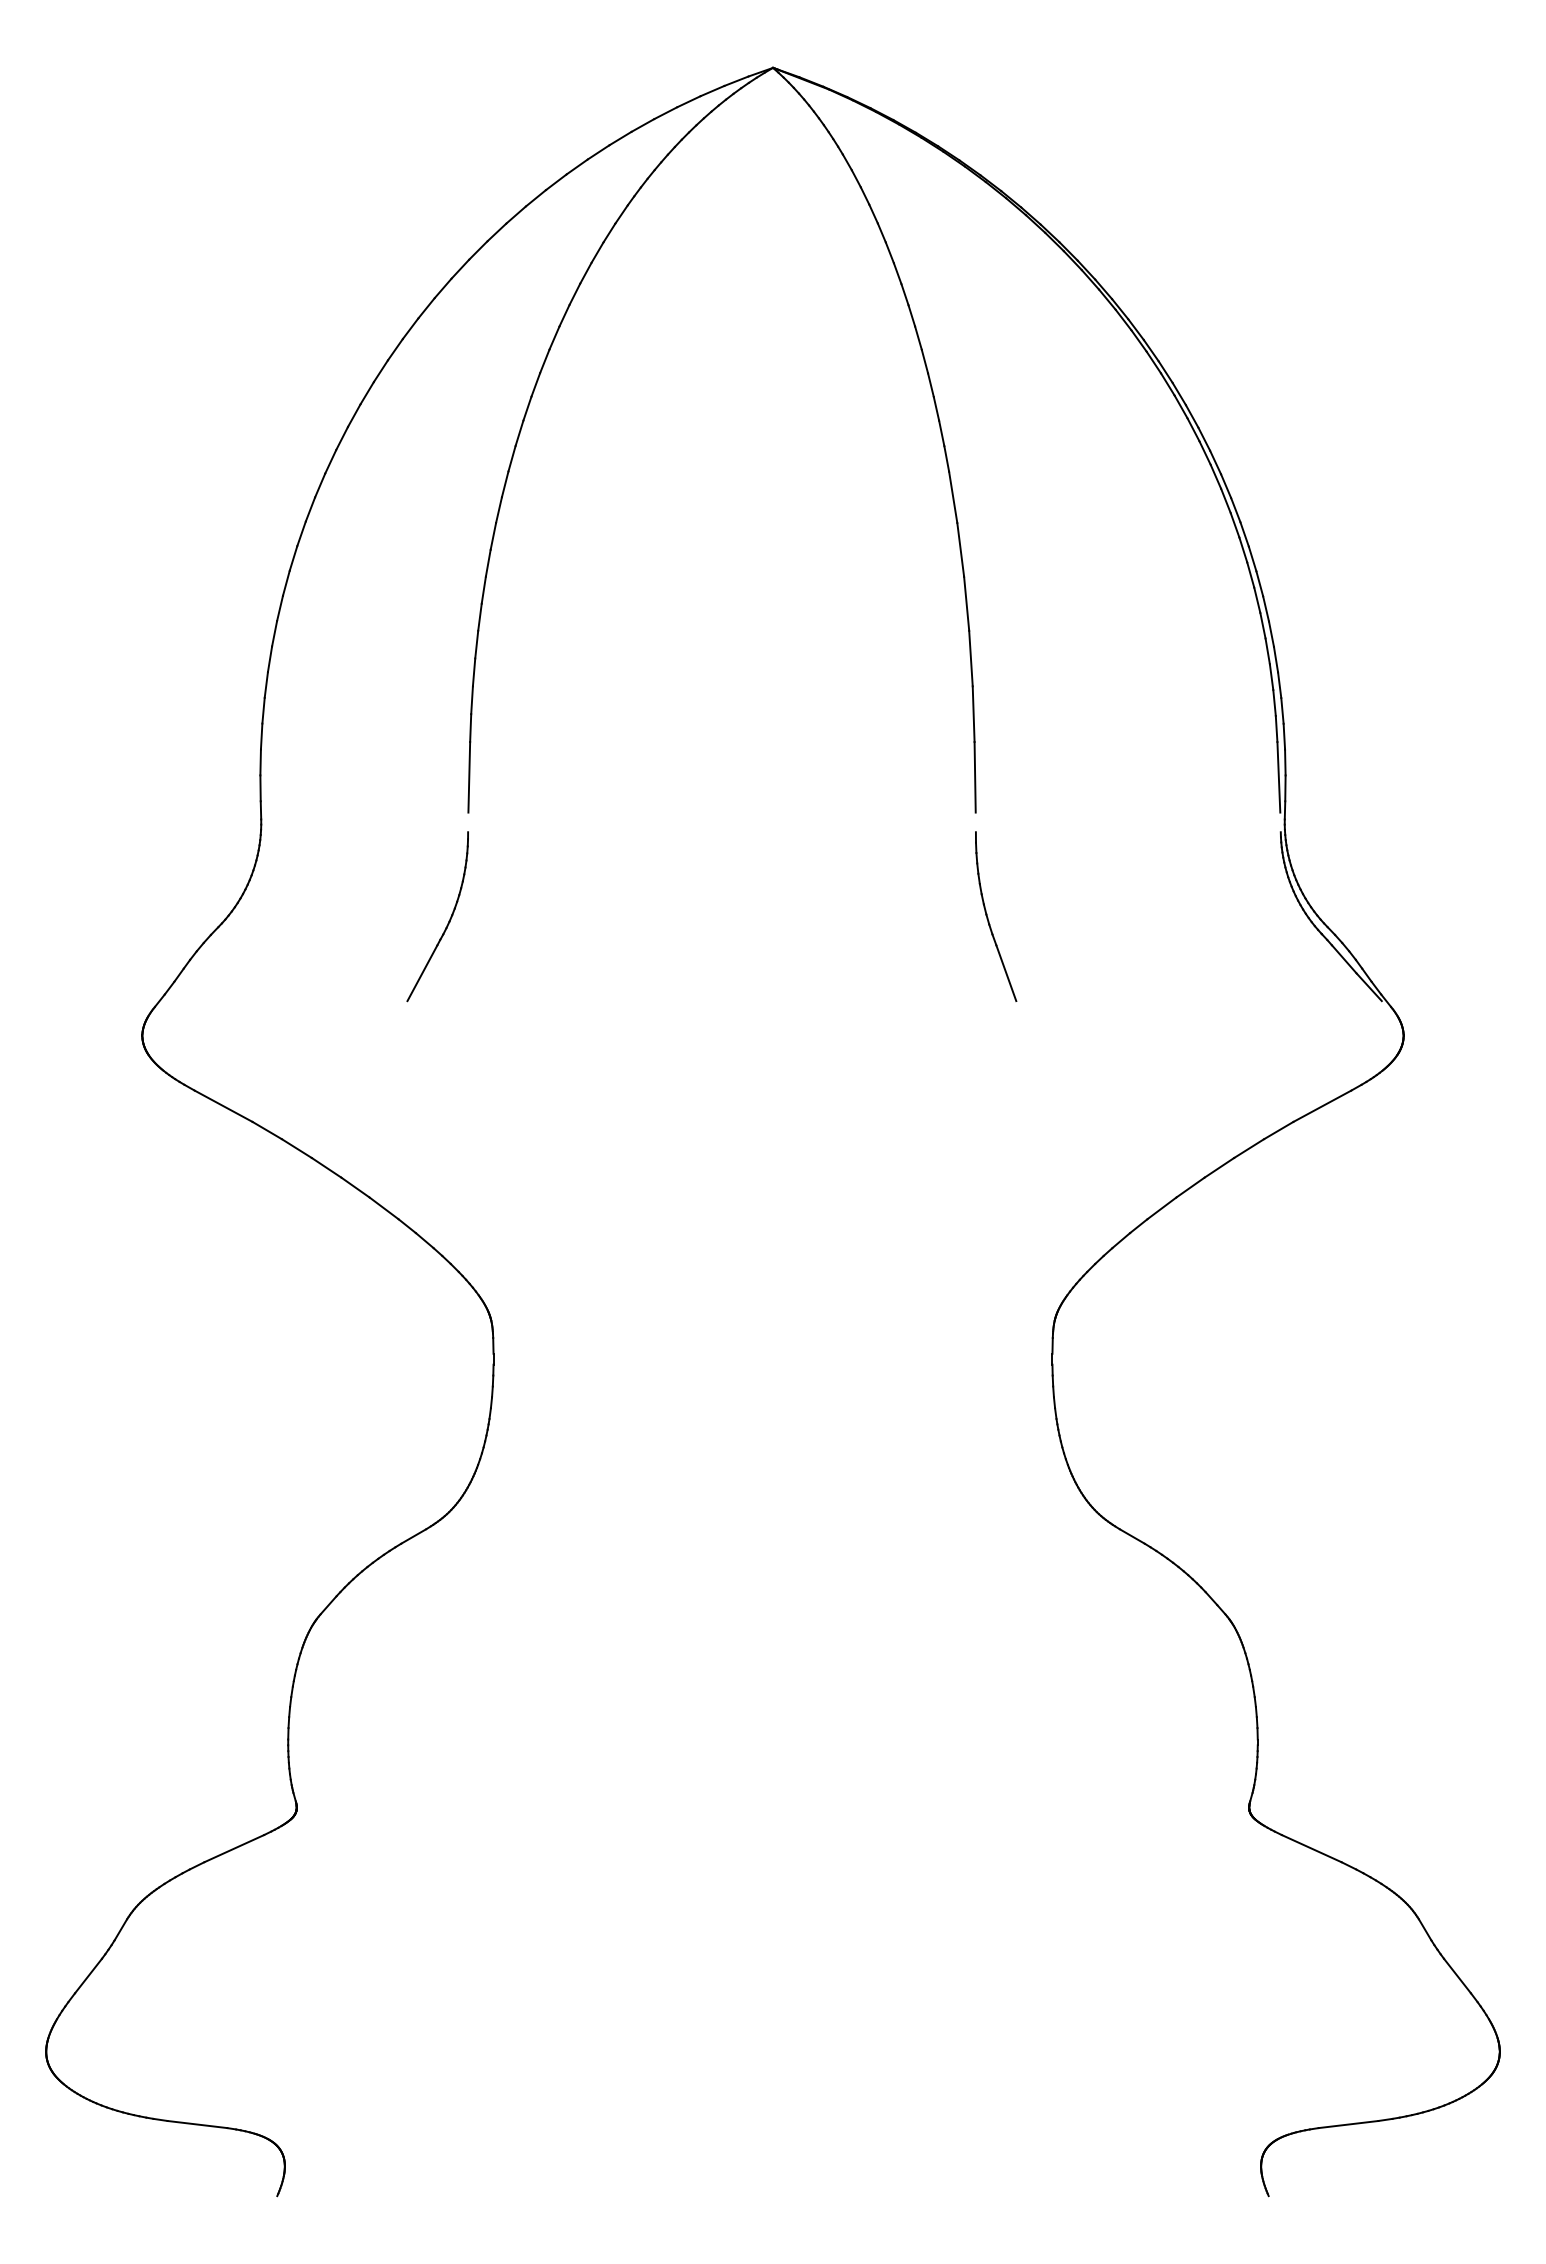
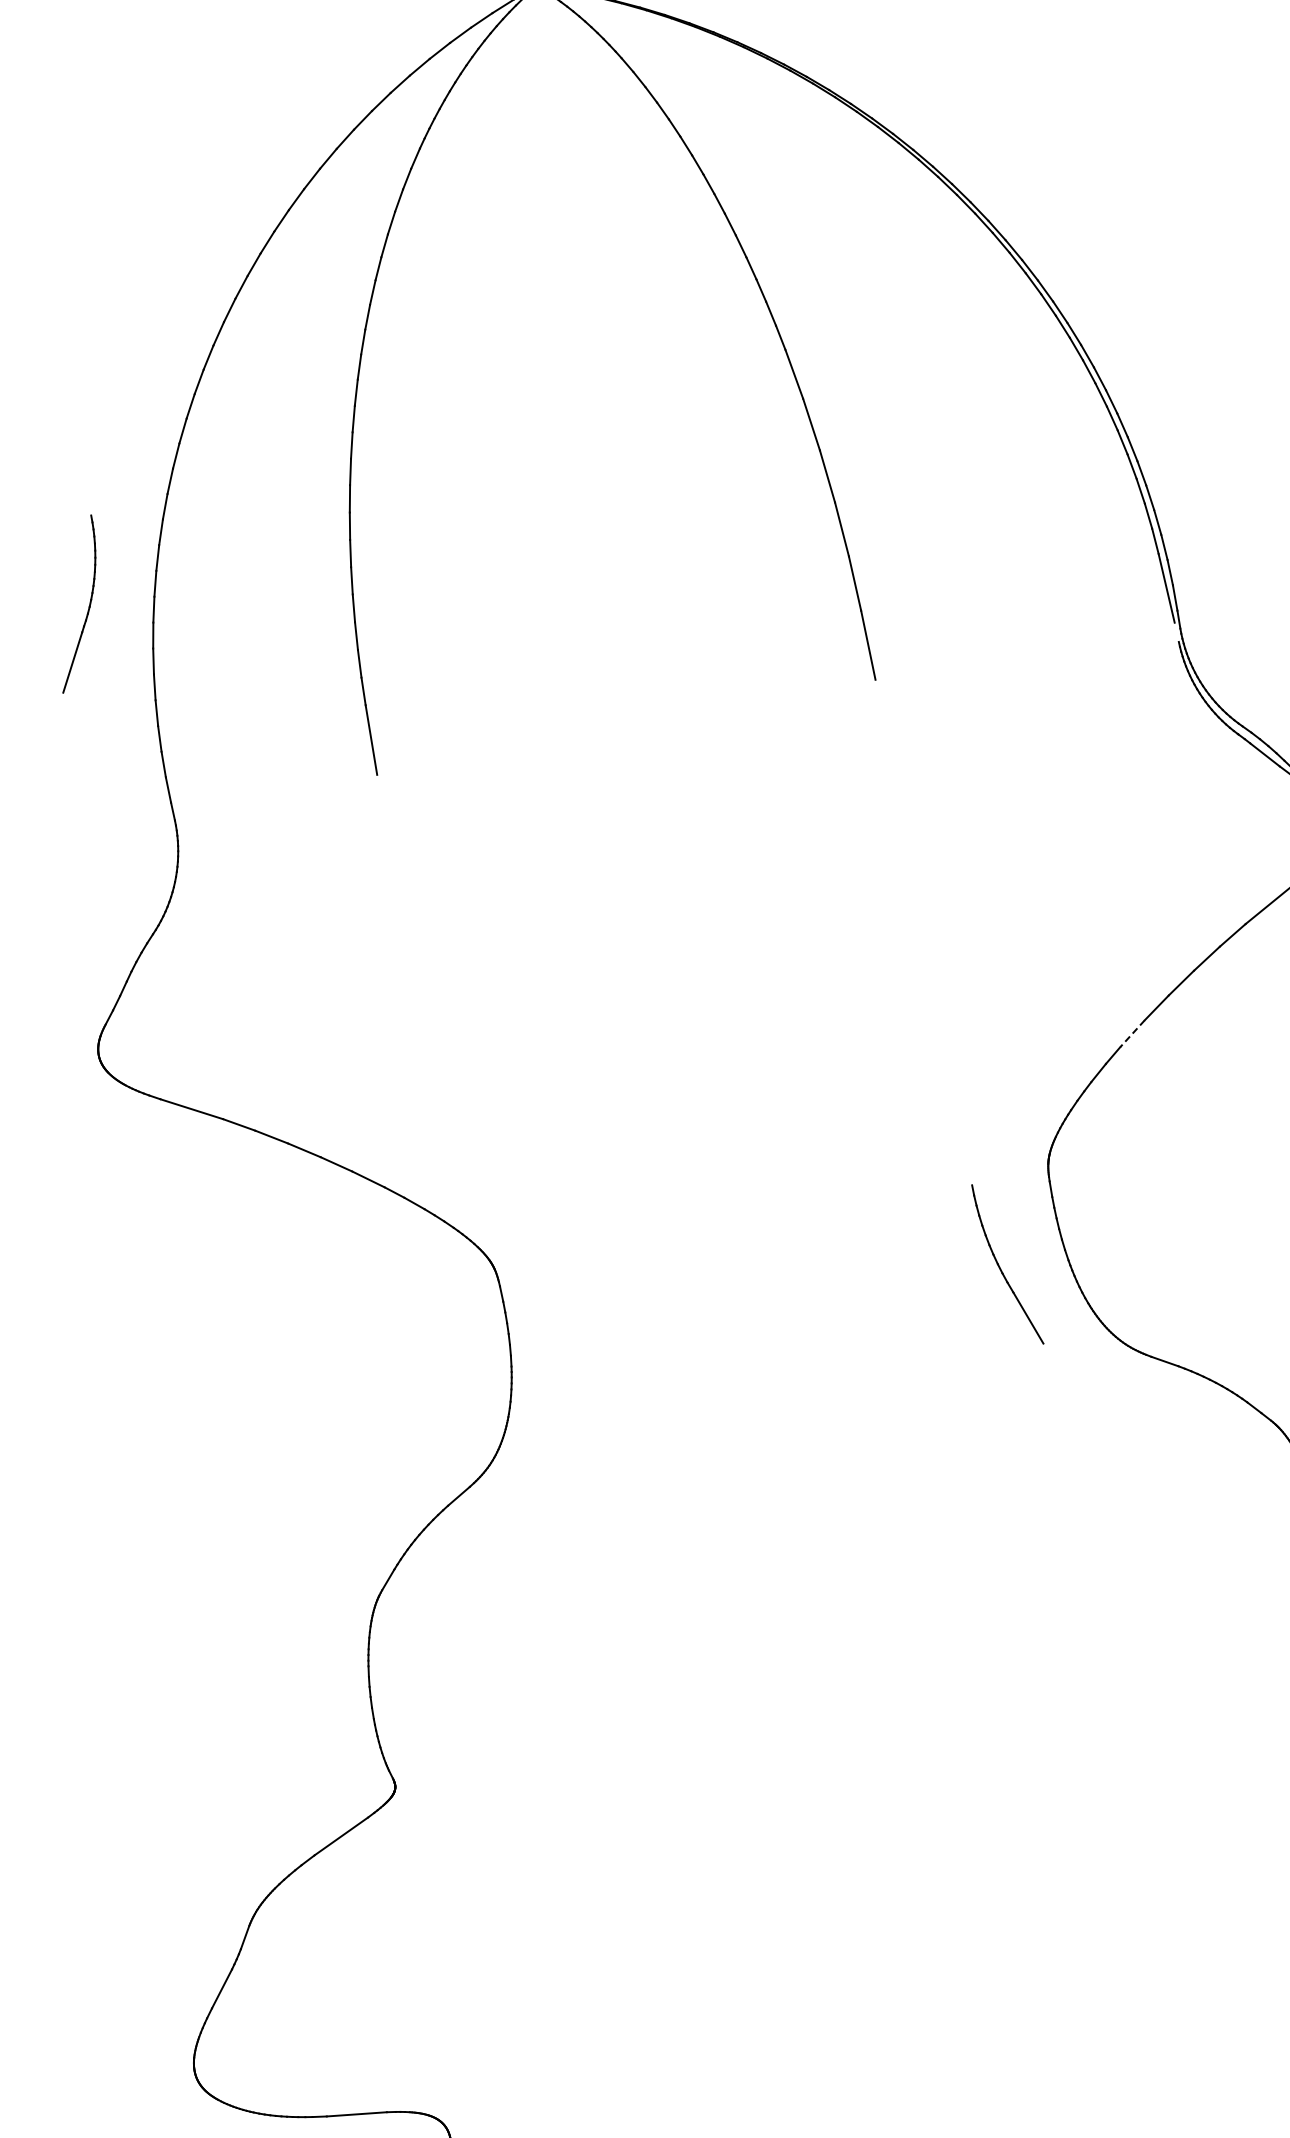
part: (988, 917) -> (1000, 1266), moved
part: (448, 920) -> (88, 605), moved
line: (1161, 1208) -> (1132, 1033), solid -> dashed

